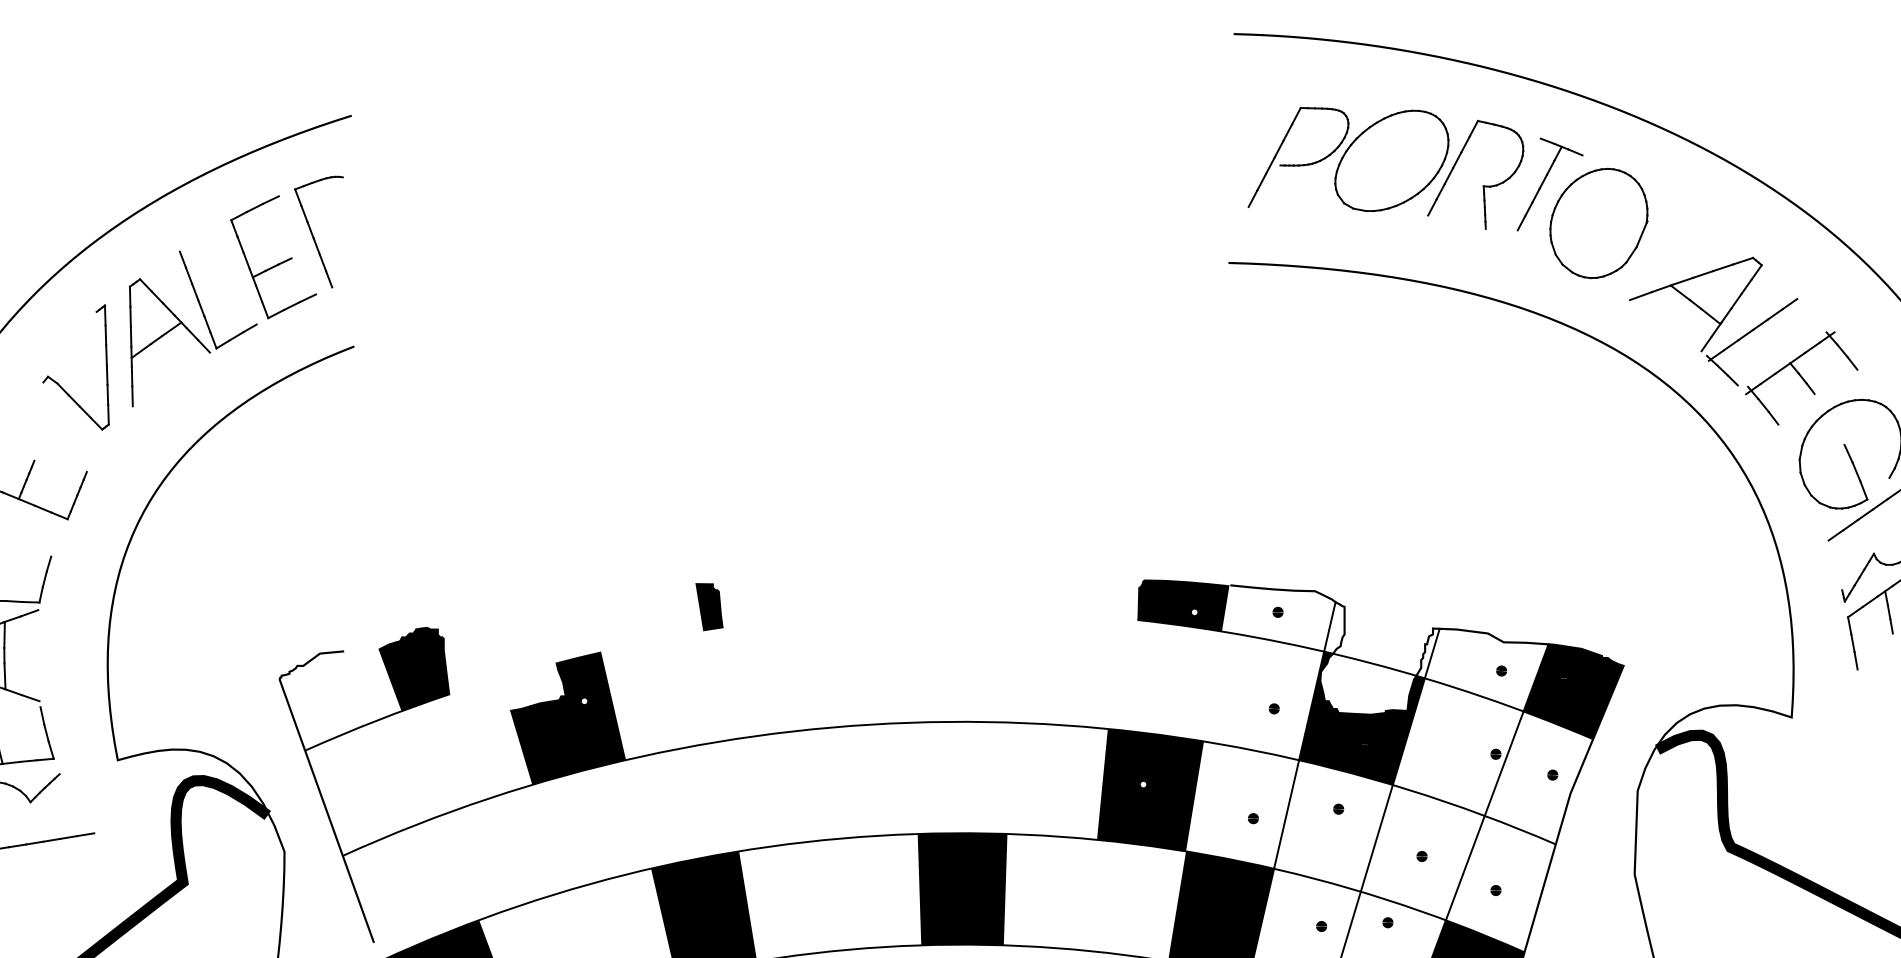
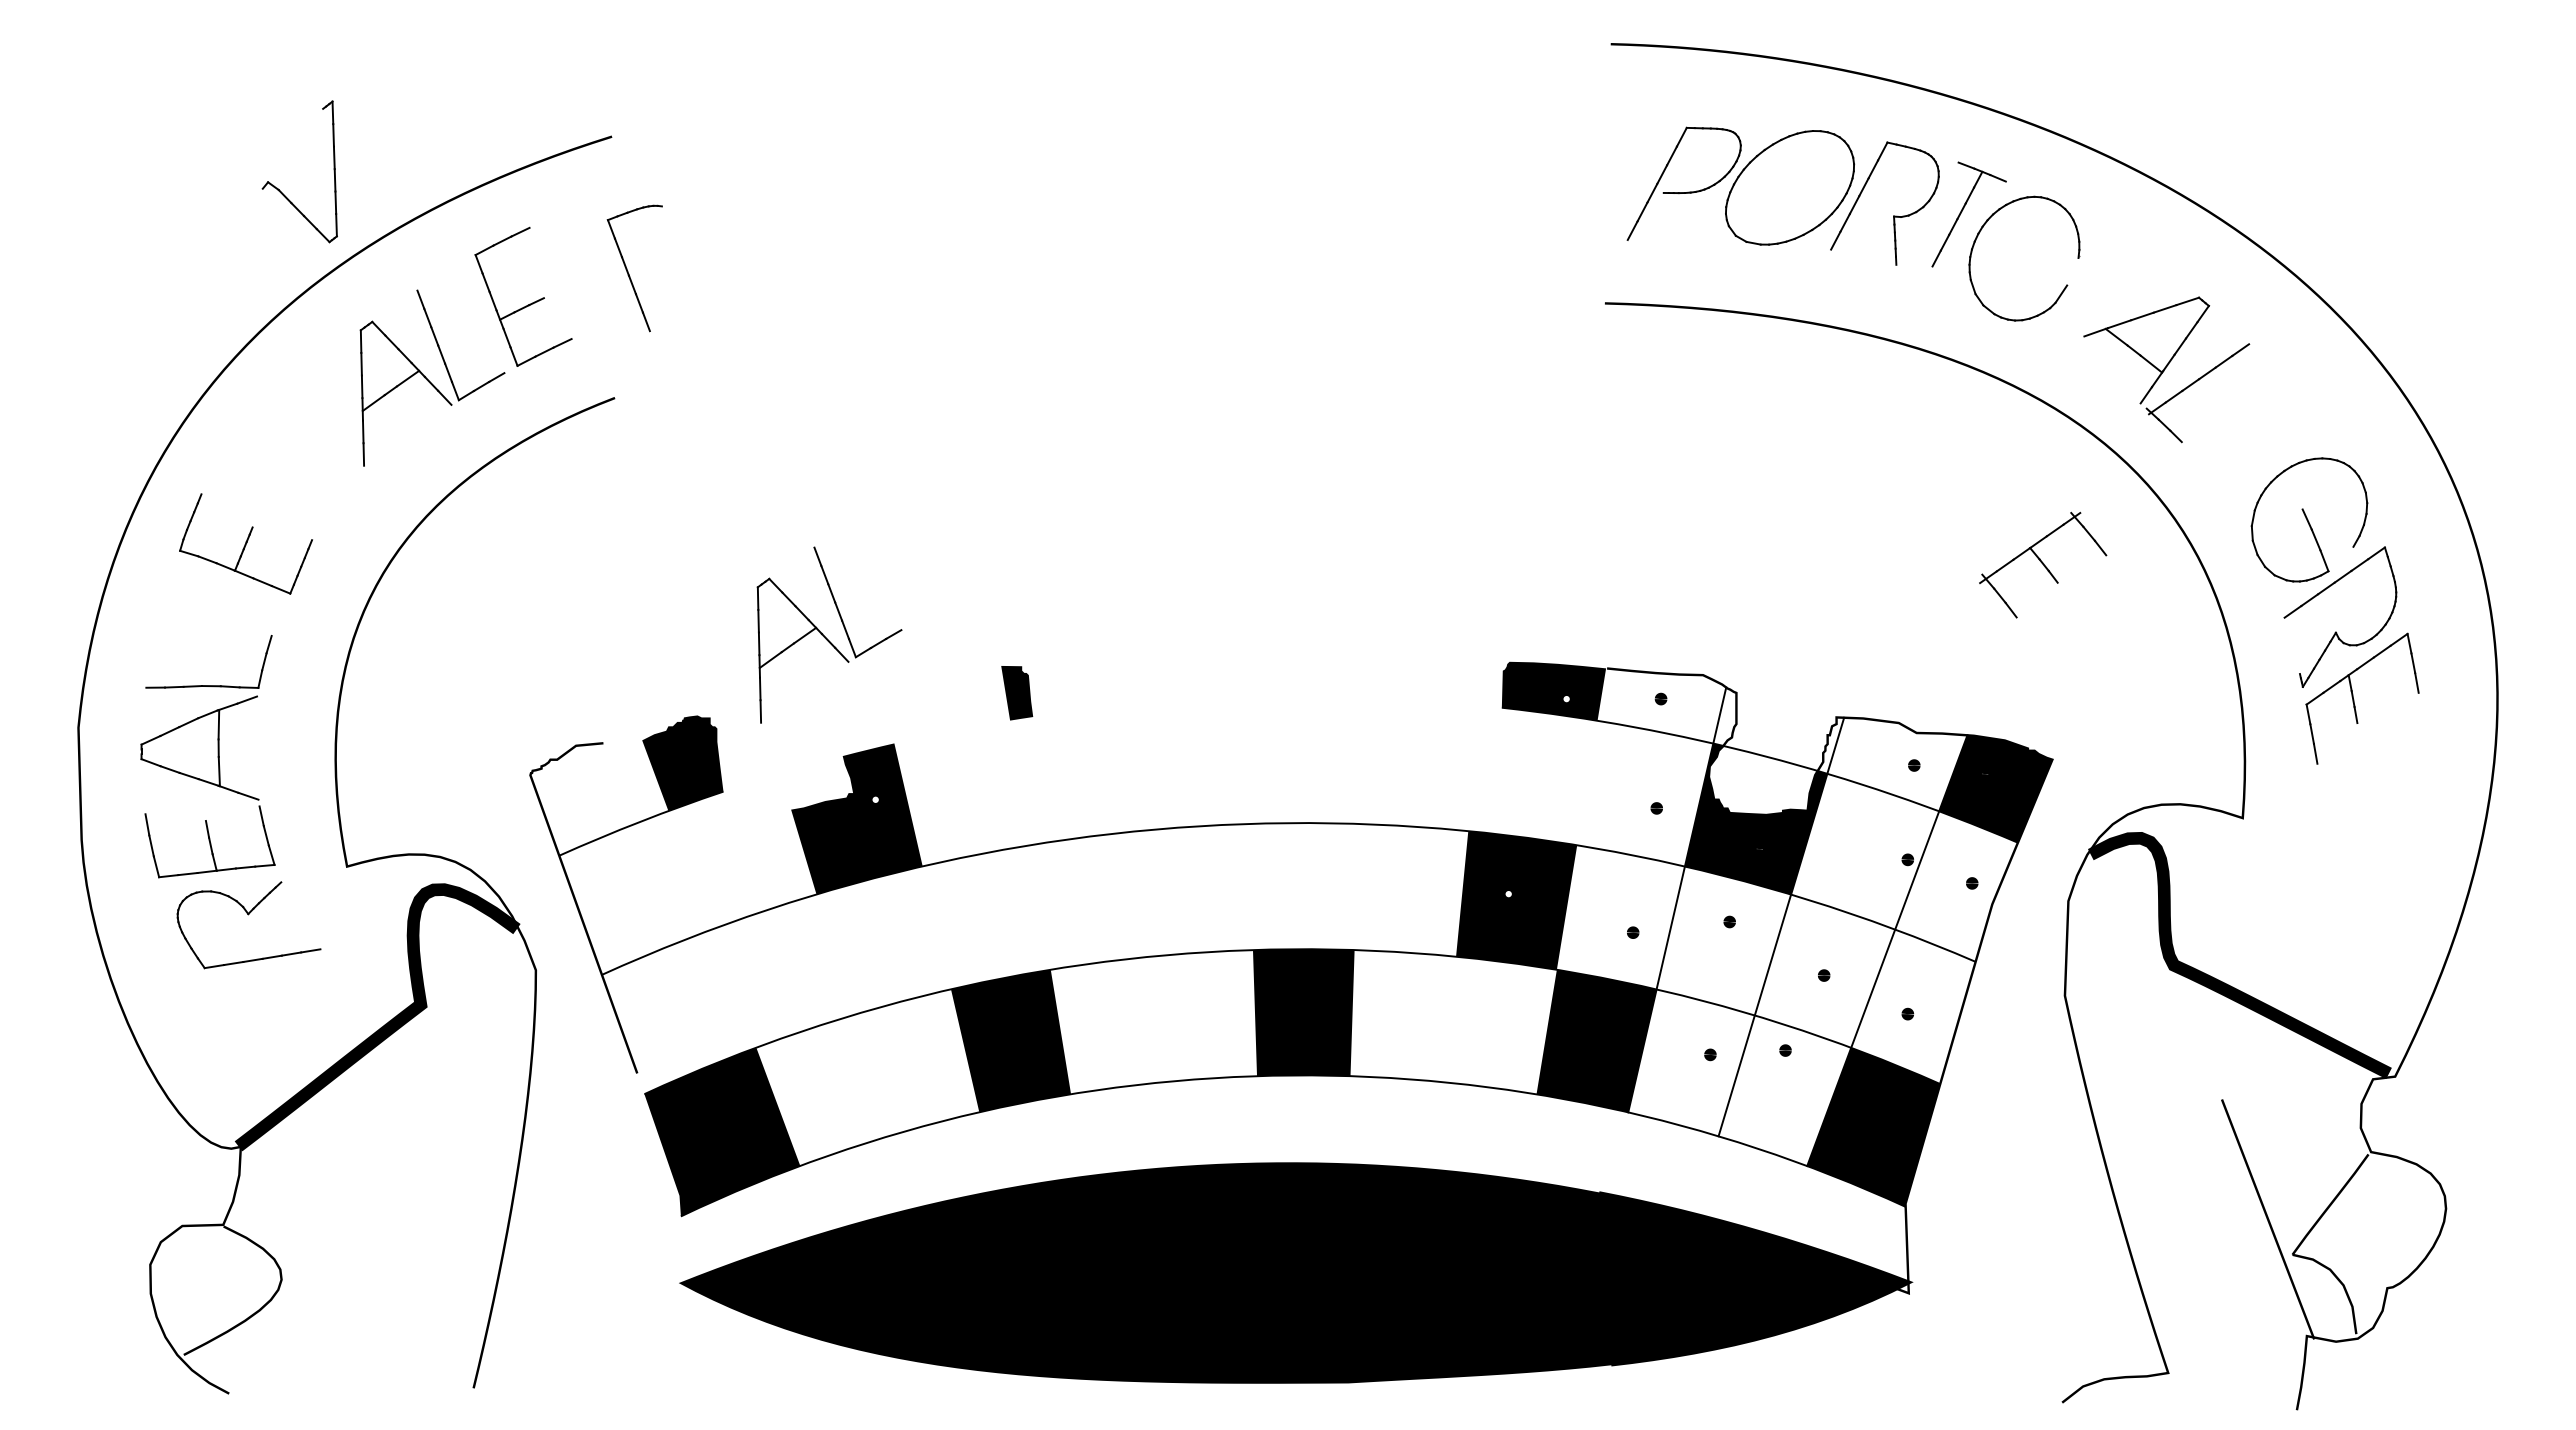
line: (1642, 233) -> (2073, 270), removed
part: (313, 234) -> (628, 271), moved
line: (1640, 295) -> (2071, 340), removed
part: (1802, 377) -> (2043, 564), moved
part: (59, 384) -> (280, 190), moved
part: (543, 555) -> (829, 634), added

